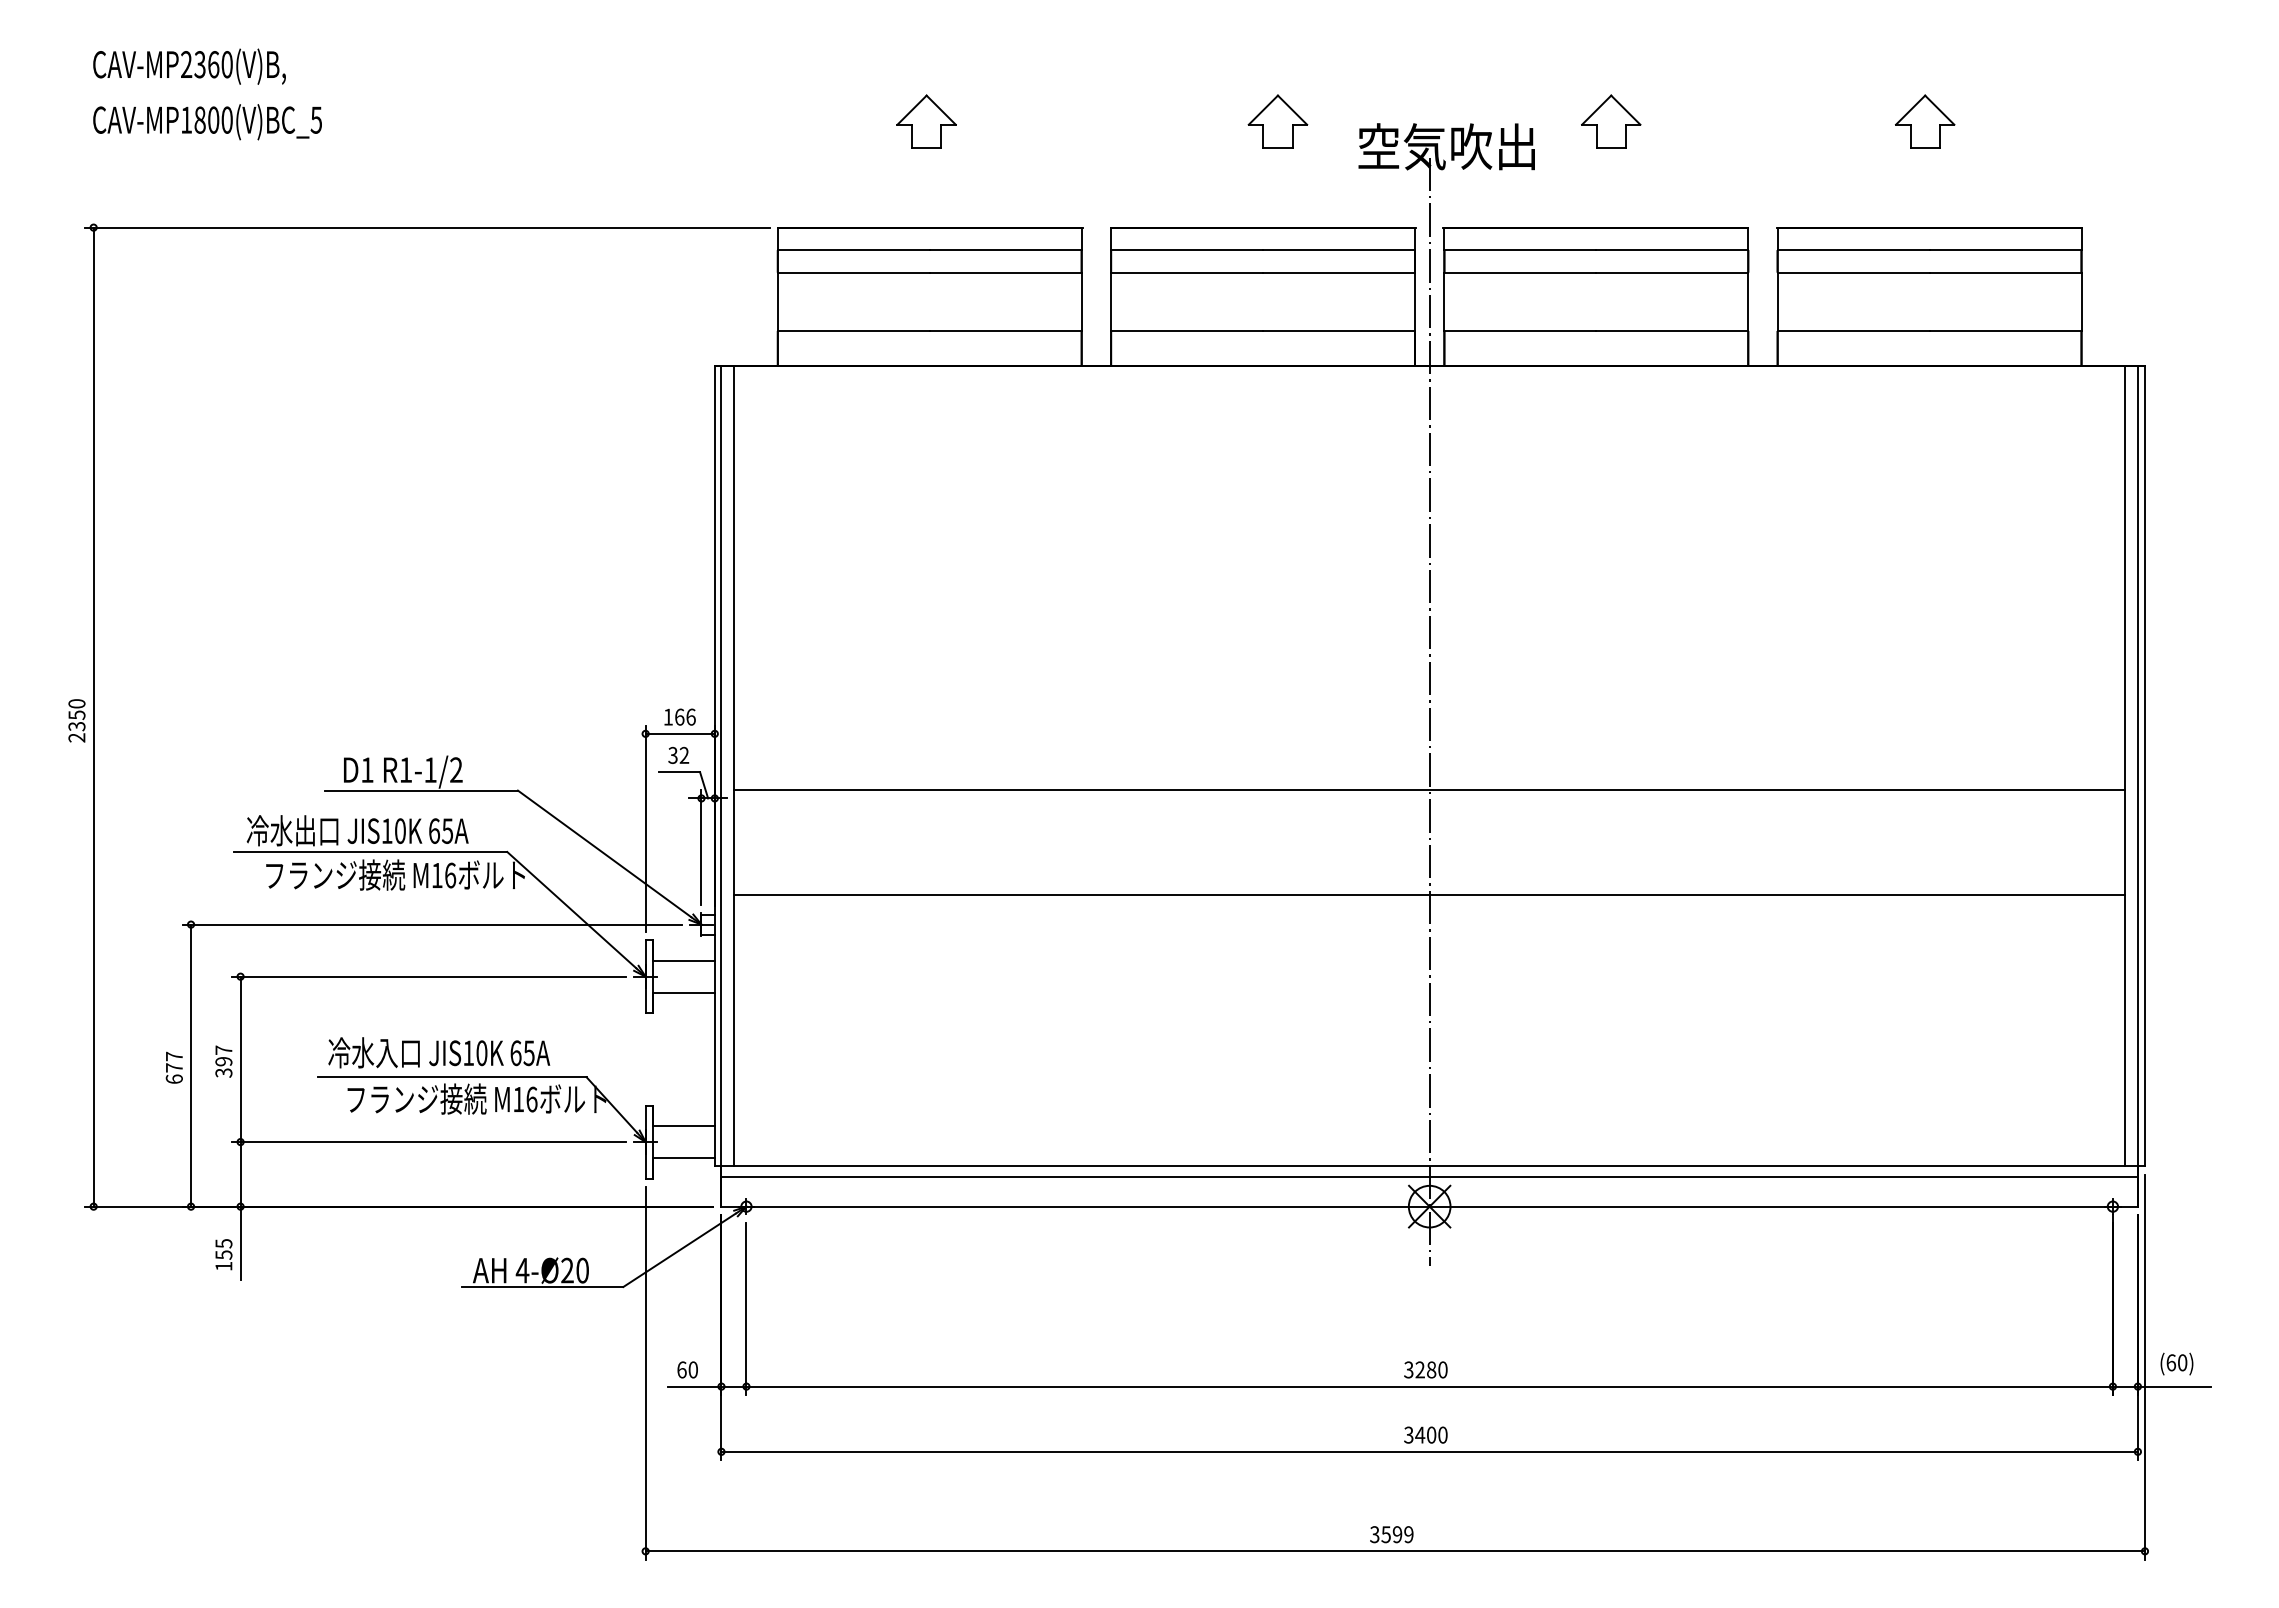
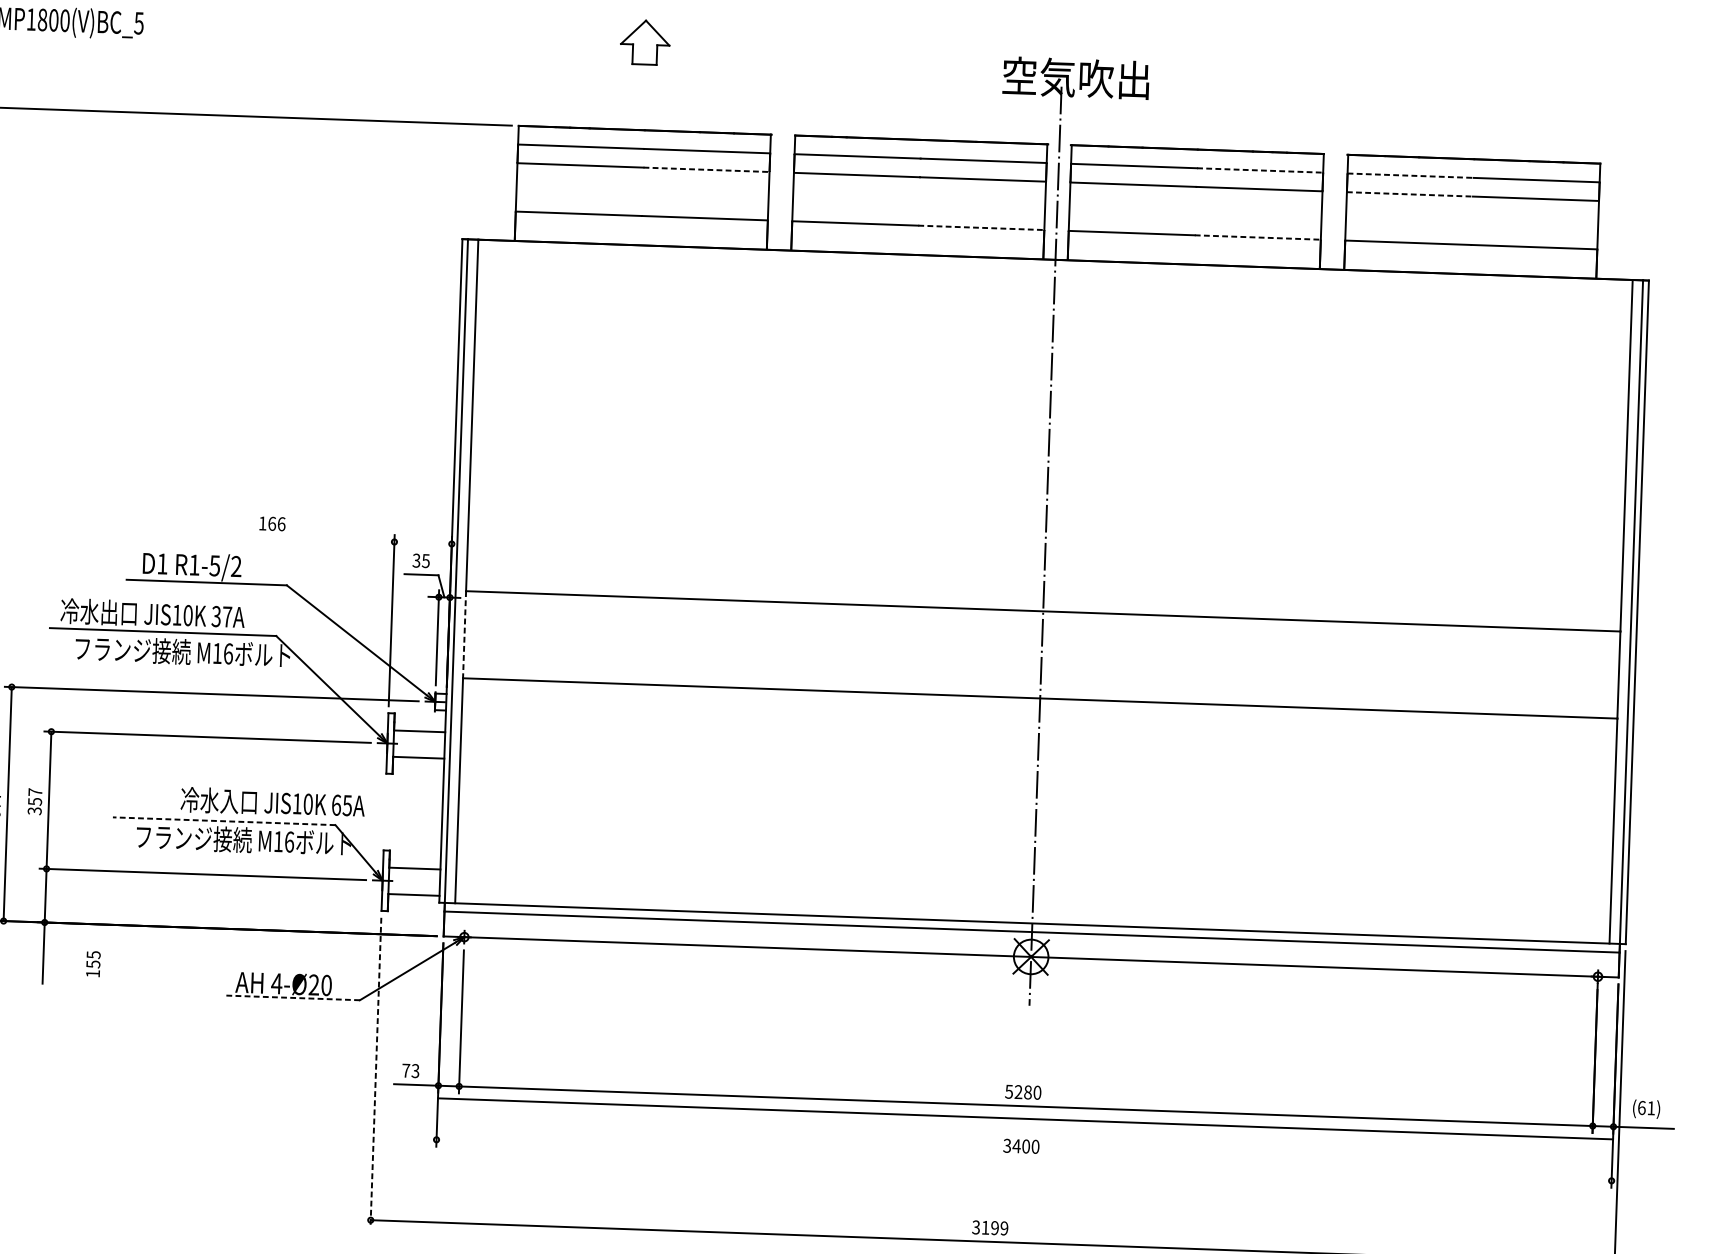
part: (1277, 121) -> (936, 52), removed
part: (1611, 121) -> (1213, 61), removed
part: (1925, 121) -> (1473, 71), removed
line: (1672, 250) -> (1260, 170), solid -> dashed
line: (1853, 250) -> (1410, 176), solid -> dashed
line: (1005, 272) -> (706, 169), solid -> dashed
line: (1853, 272) -> (1409, 194), solid -> dashed
line: (1339, 330) -> (981, 227), solid -> dashed
line: (1672, 330) -> (1258, 237), solid -> dashed
text: (679, 716) -> (272, 523), moved
line: (679, 733) -> (422, 542), removed
text: (684, 754) -> (426, 560), 32 -> 35
text: (430, 769) -> (214, 565), R1-1/2 -> R1-5/2
text: (440, 830) -> (221, 616), 65A -> 37A
line: (733, 843) -> (464, 635), solid -> dashed
text: (439, 1052) -> (273, 802), moved
text: (223, 1061) -> (34, 801), 397 -> 357
line: (451, 1077) -> (223, 821), solid -> dashed
text: (223, 1254) -> (93, 963), moved
line: (542, 1287) -> (292, 998), solid -> dashed
text: (2182, 1362) -> (1651, 1108), (60) -> (61)
text: (687, 1369) -> (410, 1070), 60 -> 73
text: (1408, 1369) -> (1008, 1091), 3280 -> 5280
line: (645, 1373) -> (375, 1072), solid -> dashed
line: (1429, 1451) -> (1025, 1118), moved
text: (1385, 1534) -> (985, 1227), 3599 -> 3199

